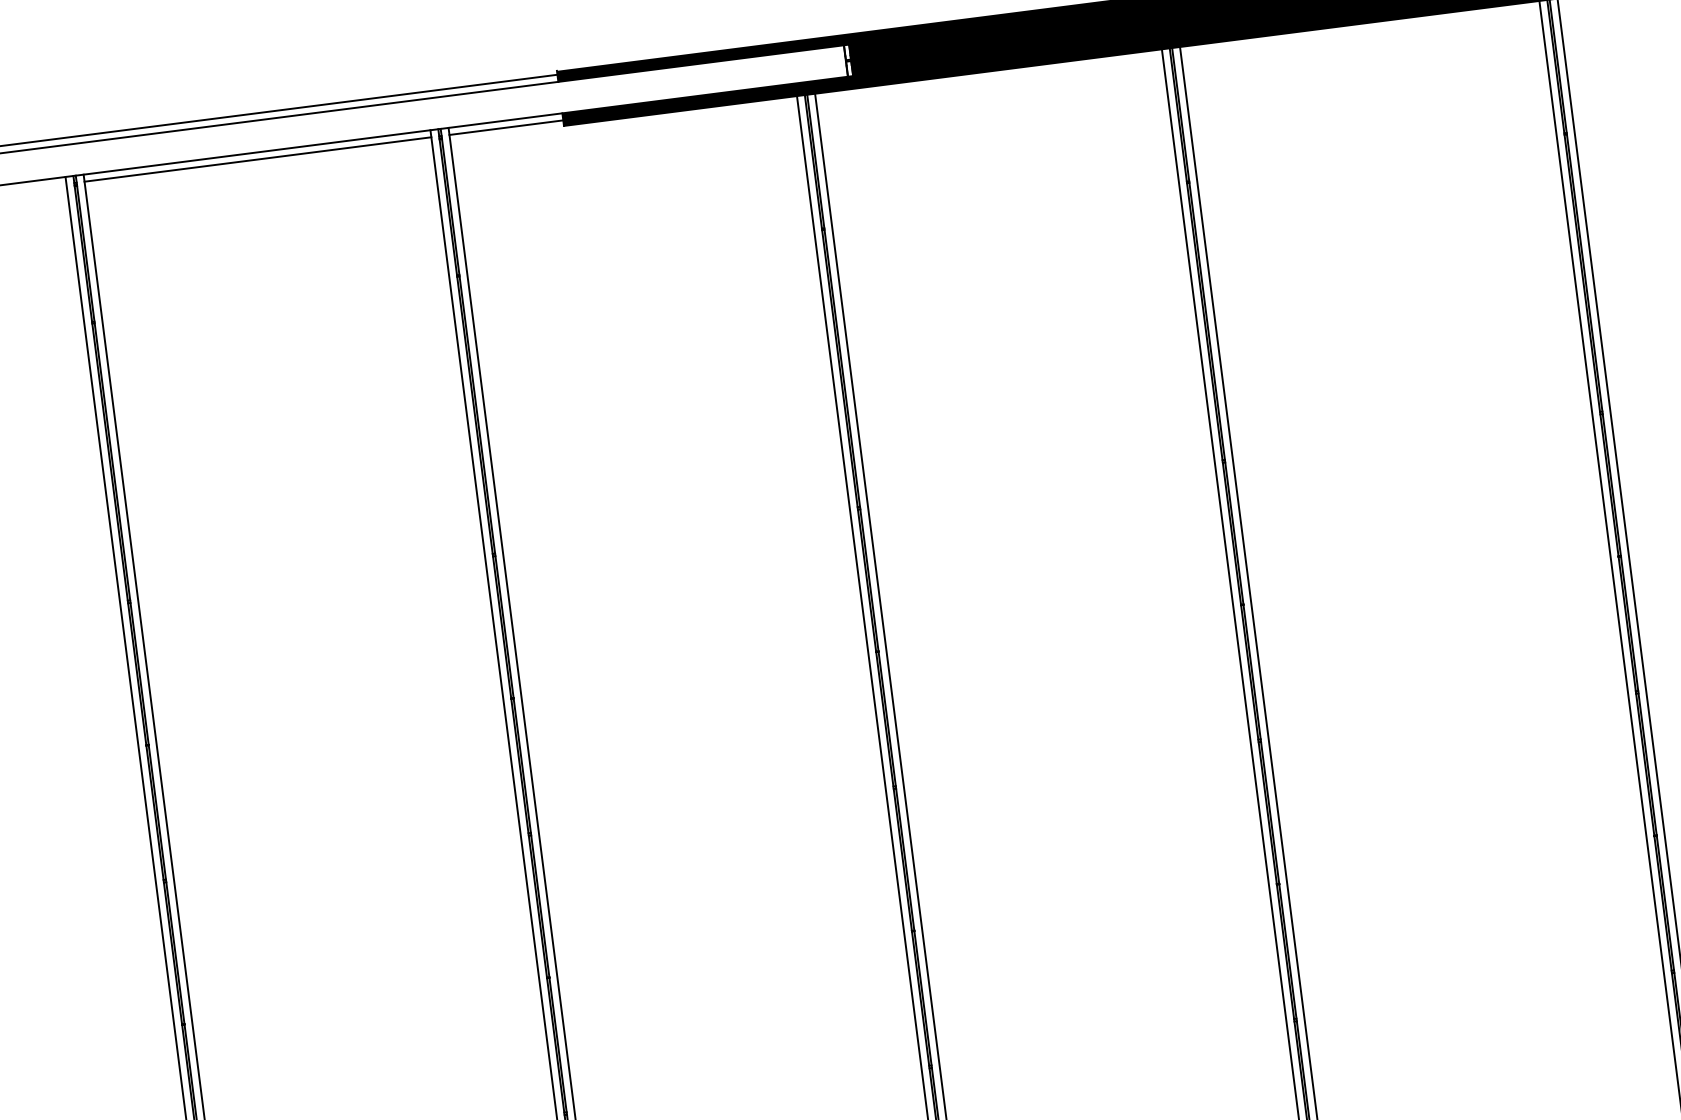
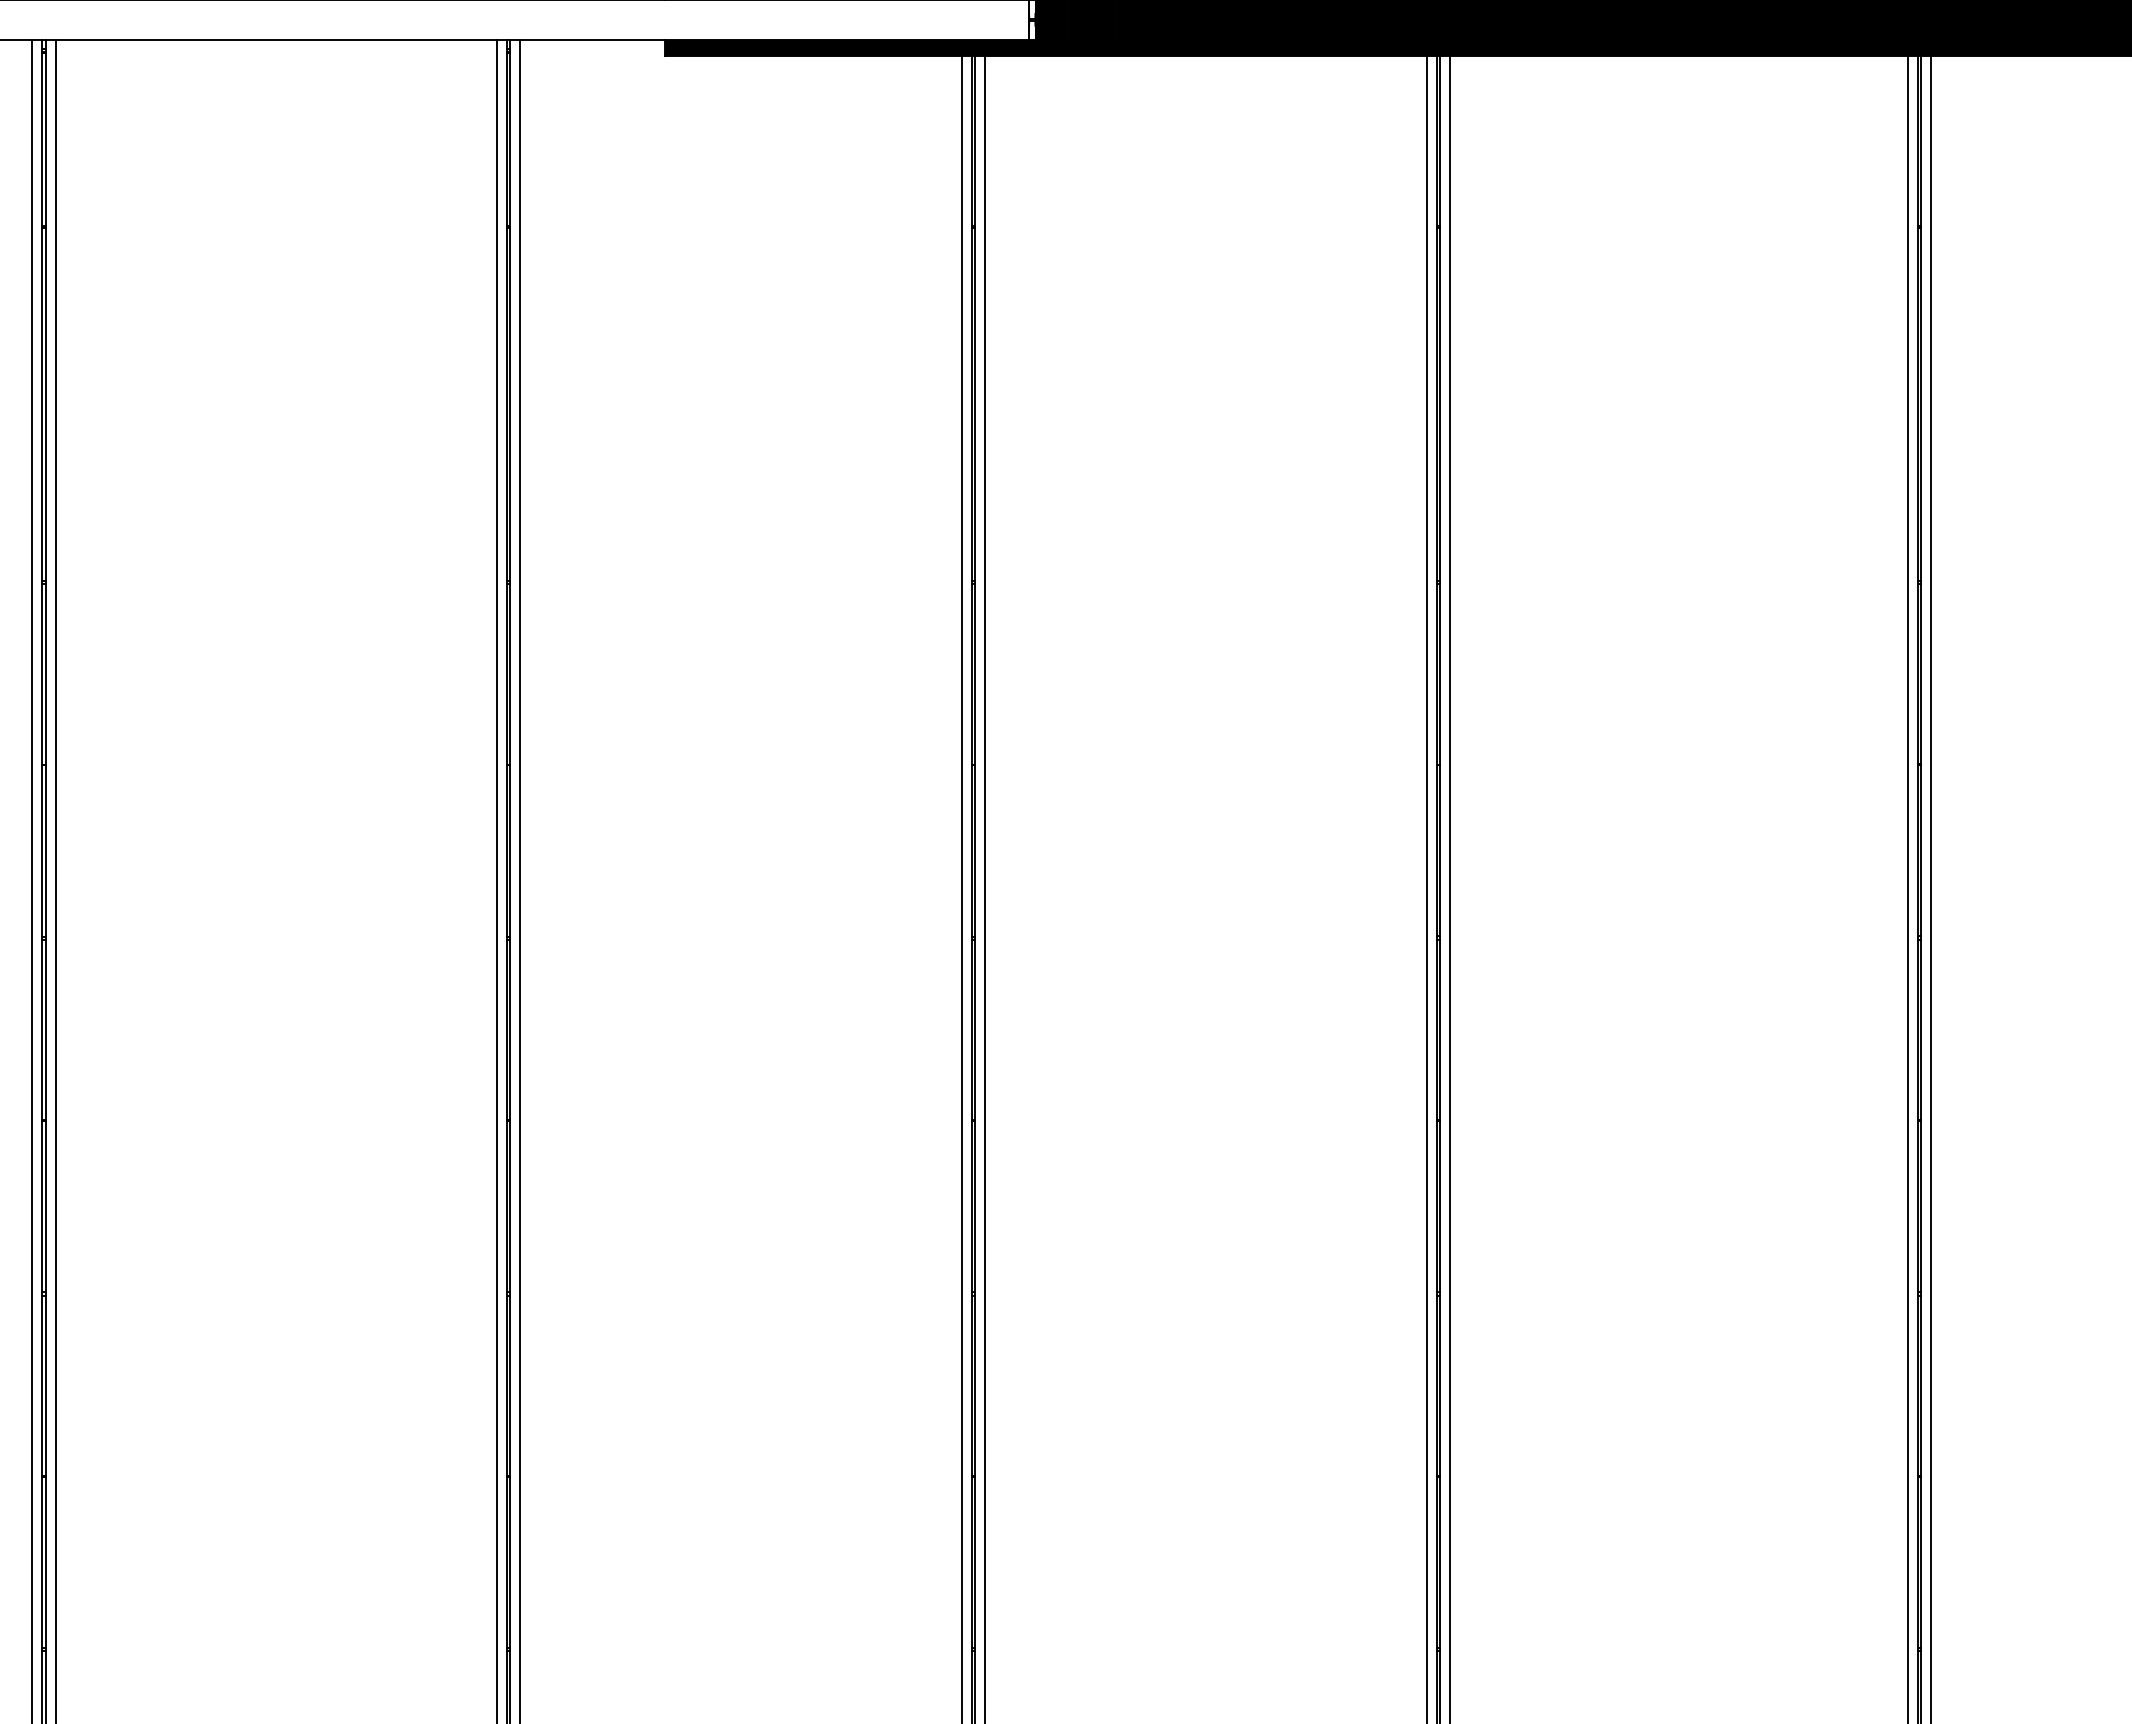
line: (506, 127) -> (592, 48), removed
line: (258, 159) -> (276, 48), removed

